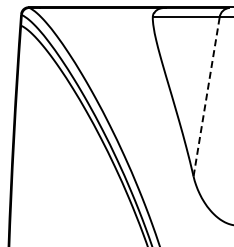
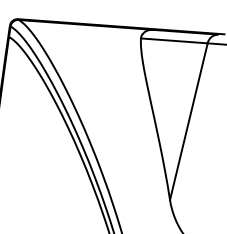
line: (206, 96) -> (188, 121), dashed -> solid

